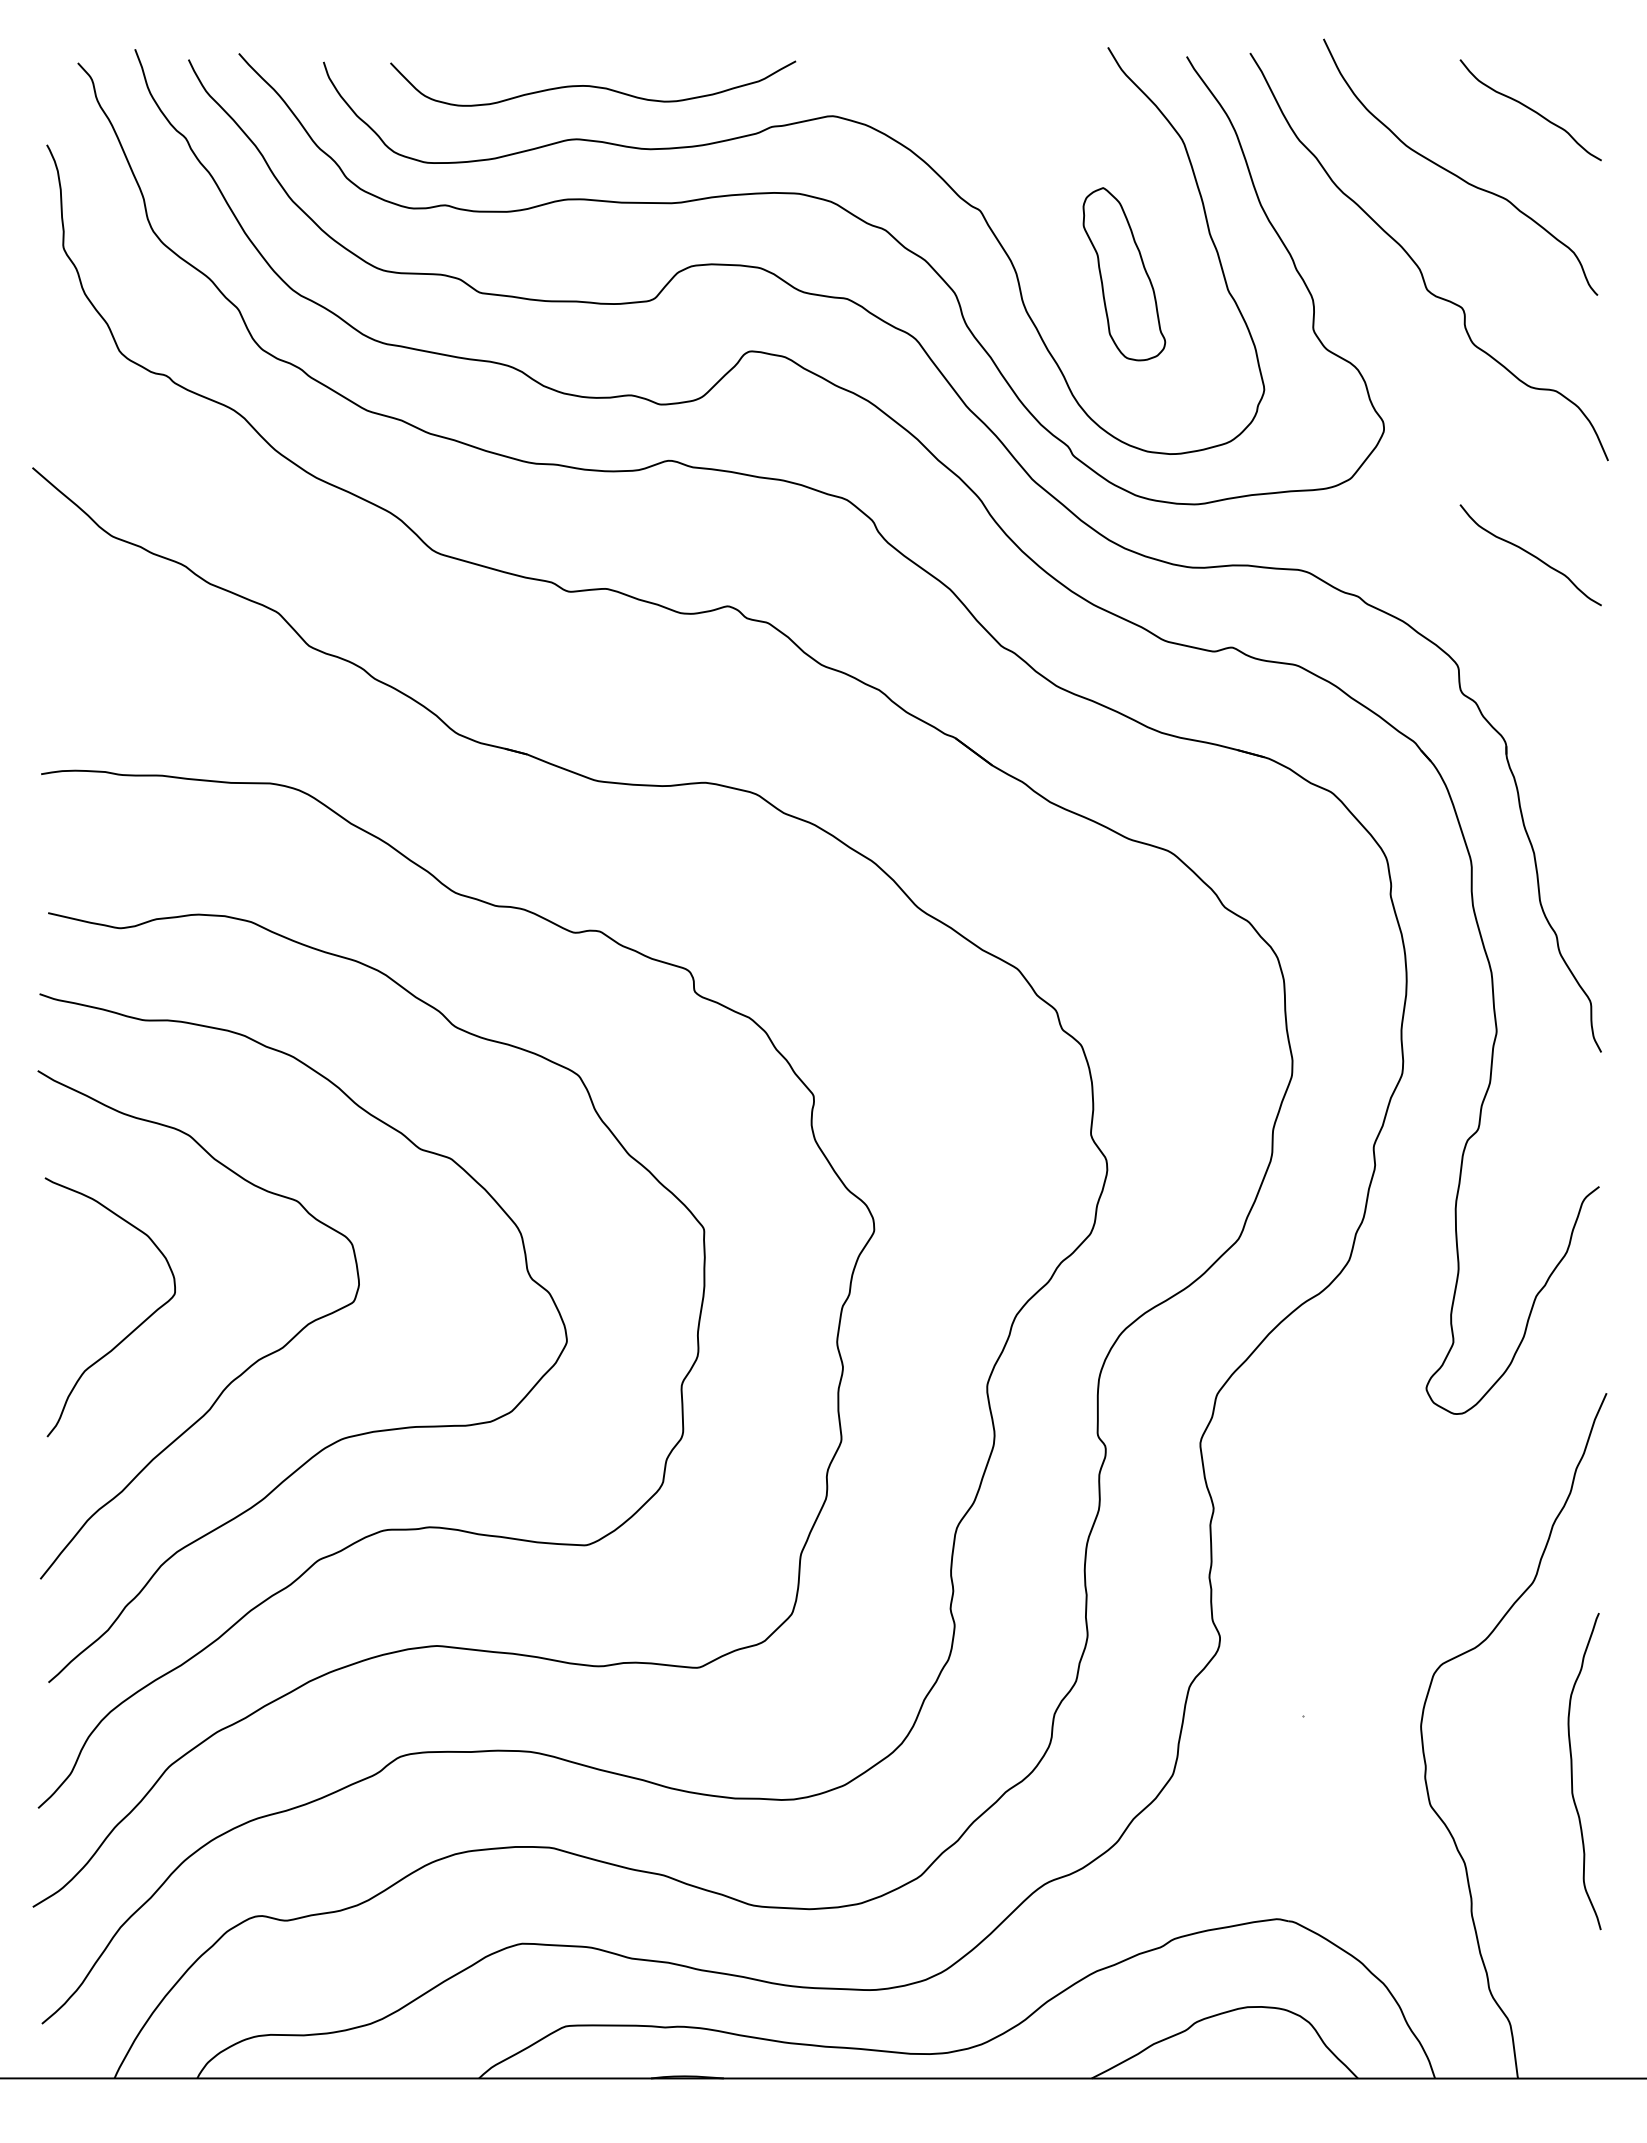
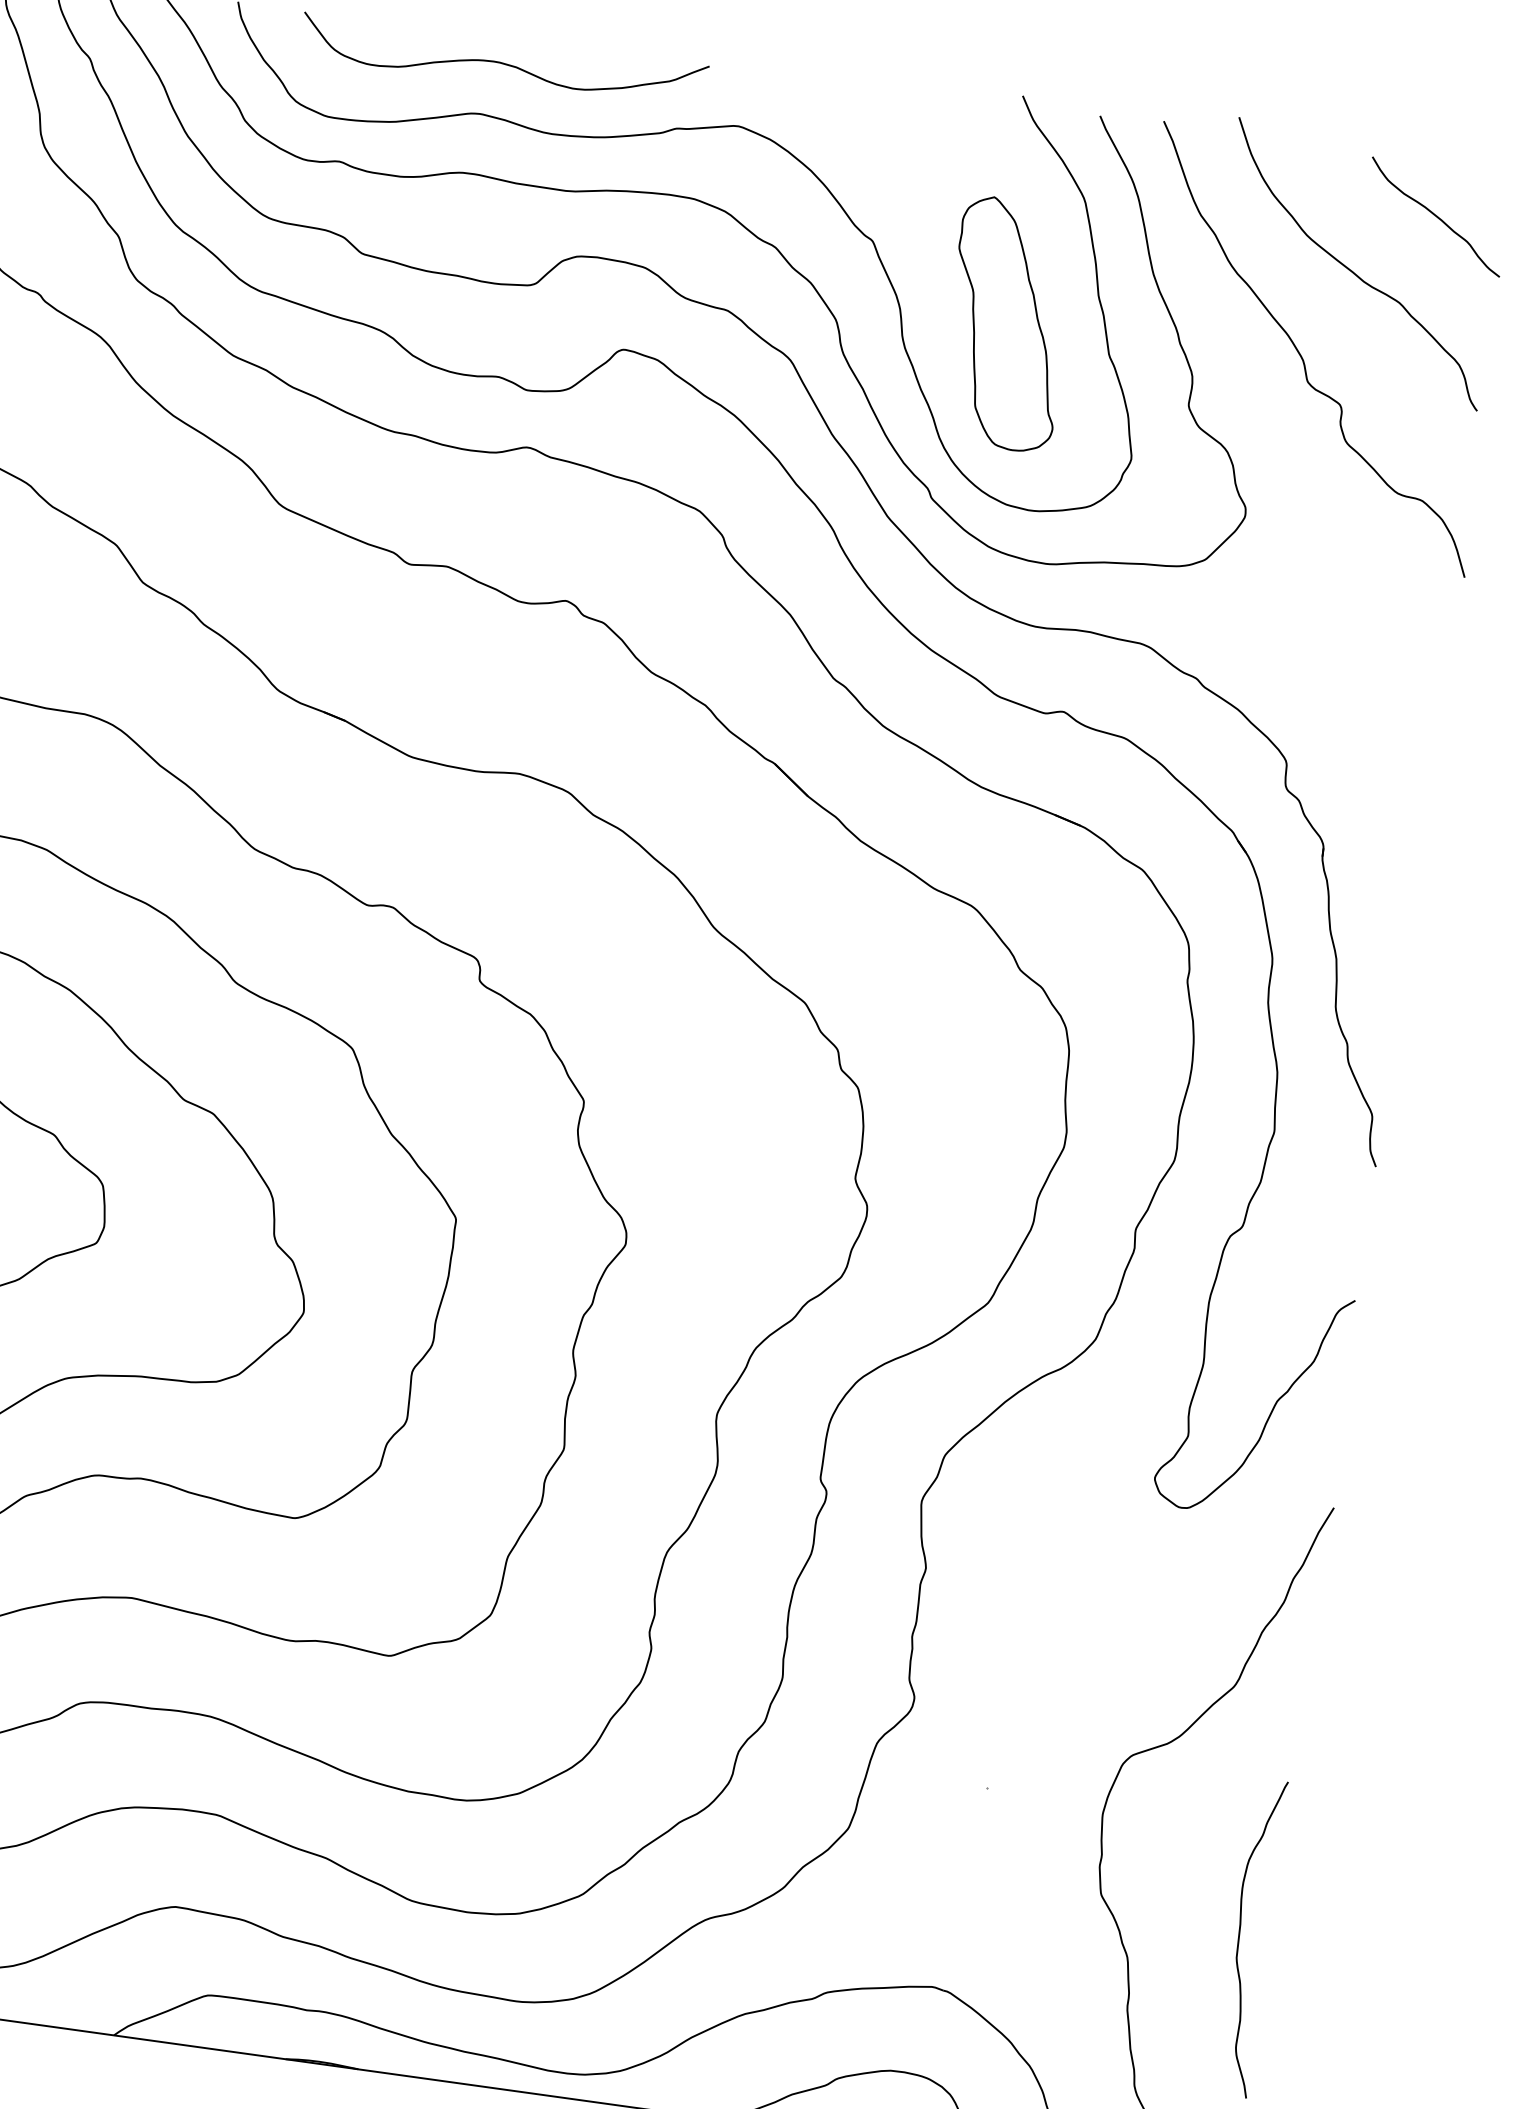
part: (1124, 274) -> (1007, 324), size x1.43
curve: (1530, 555) -> (1374, 661), removed
curve: (1572, 1771) -> (1239, 1936), moved

